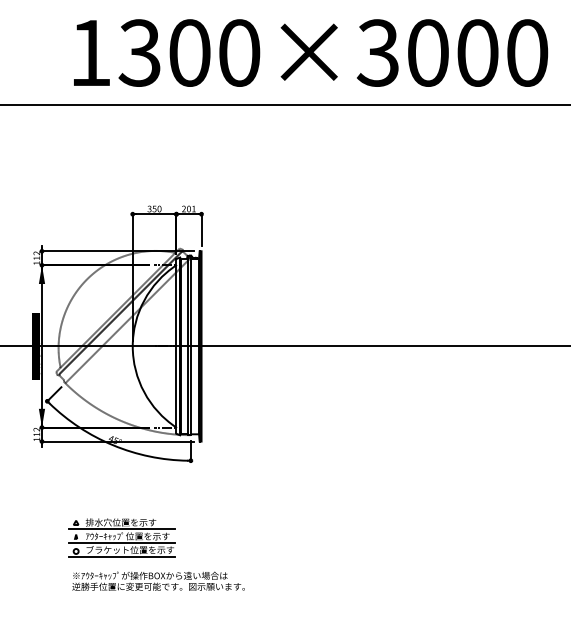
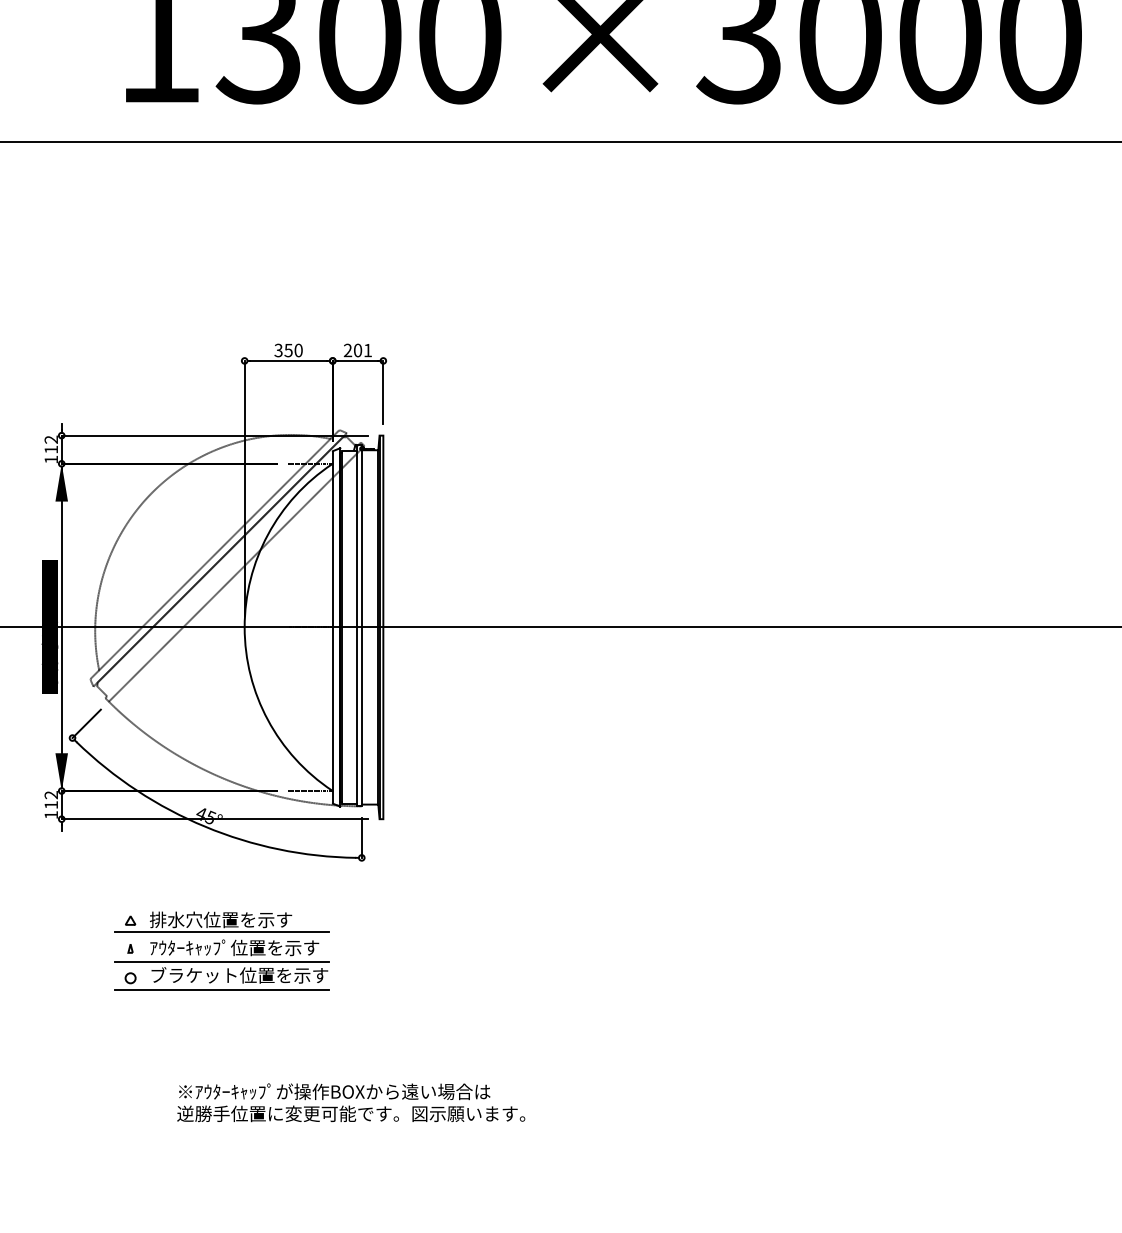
part: (121, 537) -> (221, 950), moved
text: (158, 580) -> (350, 1101), moved

